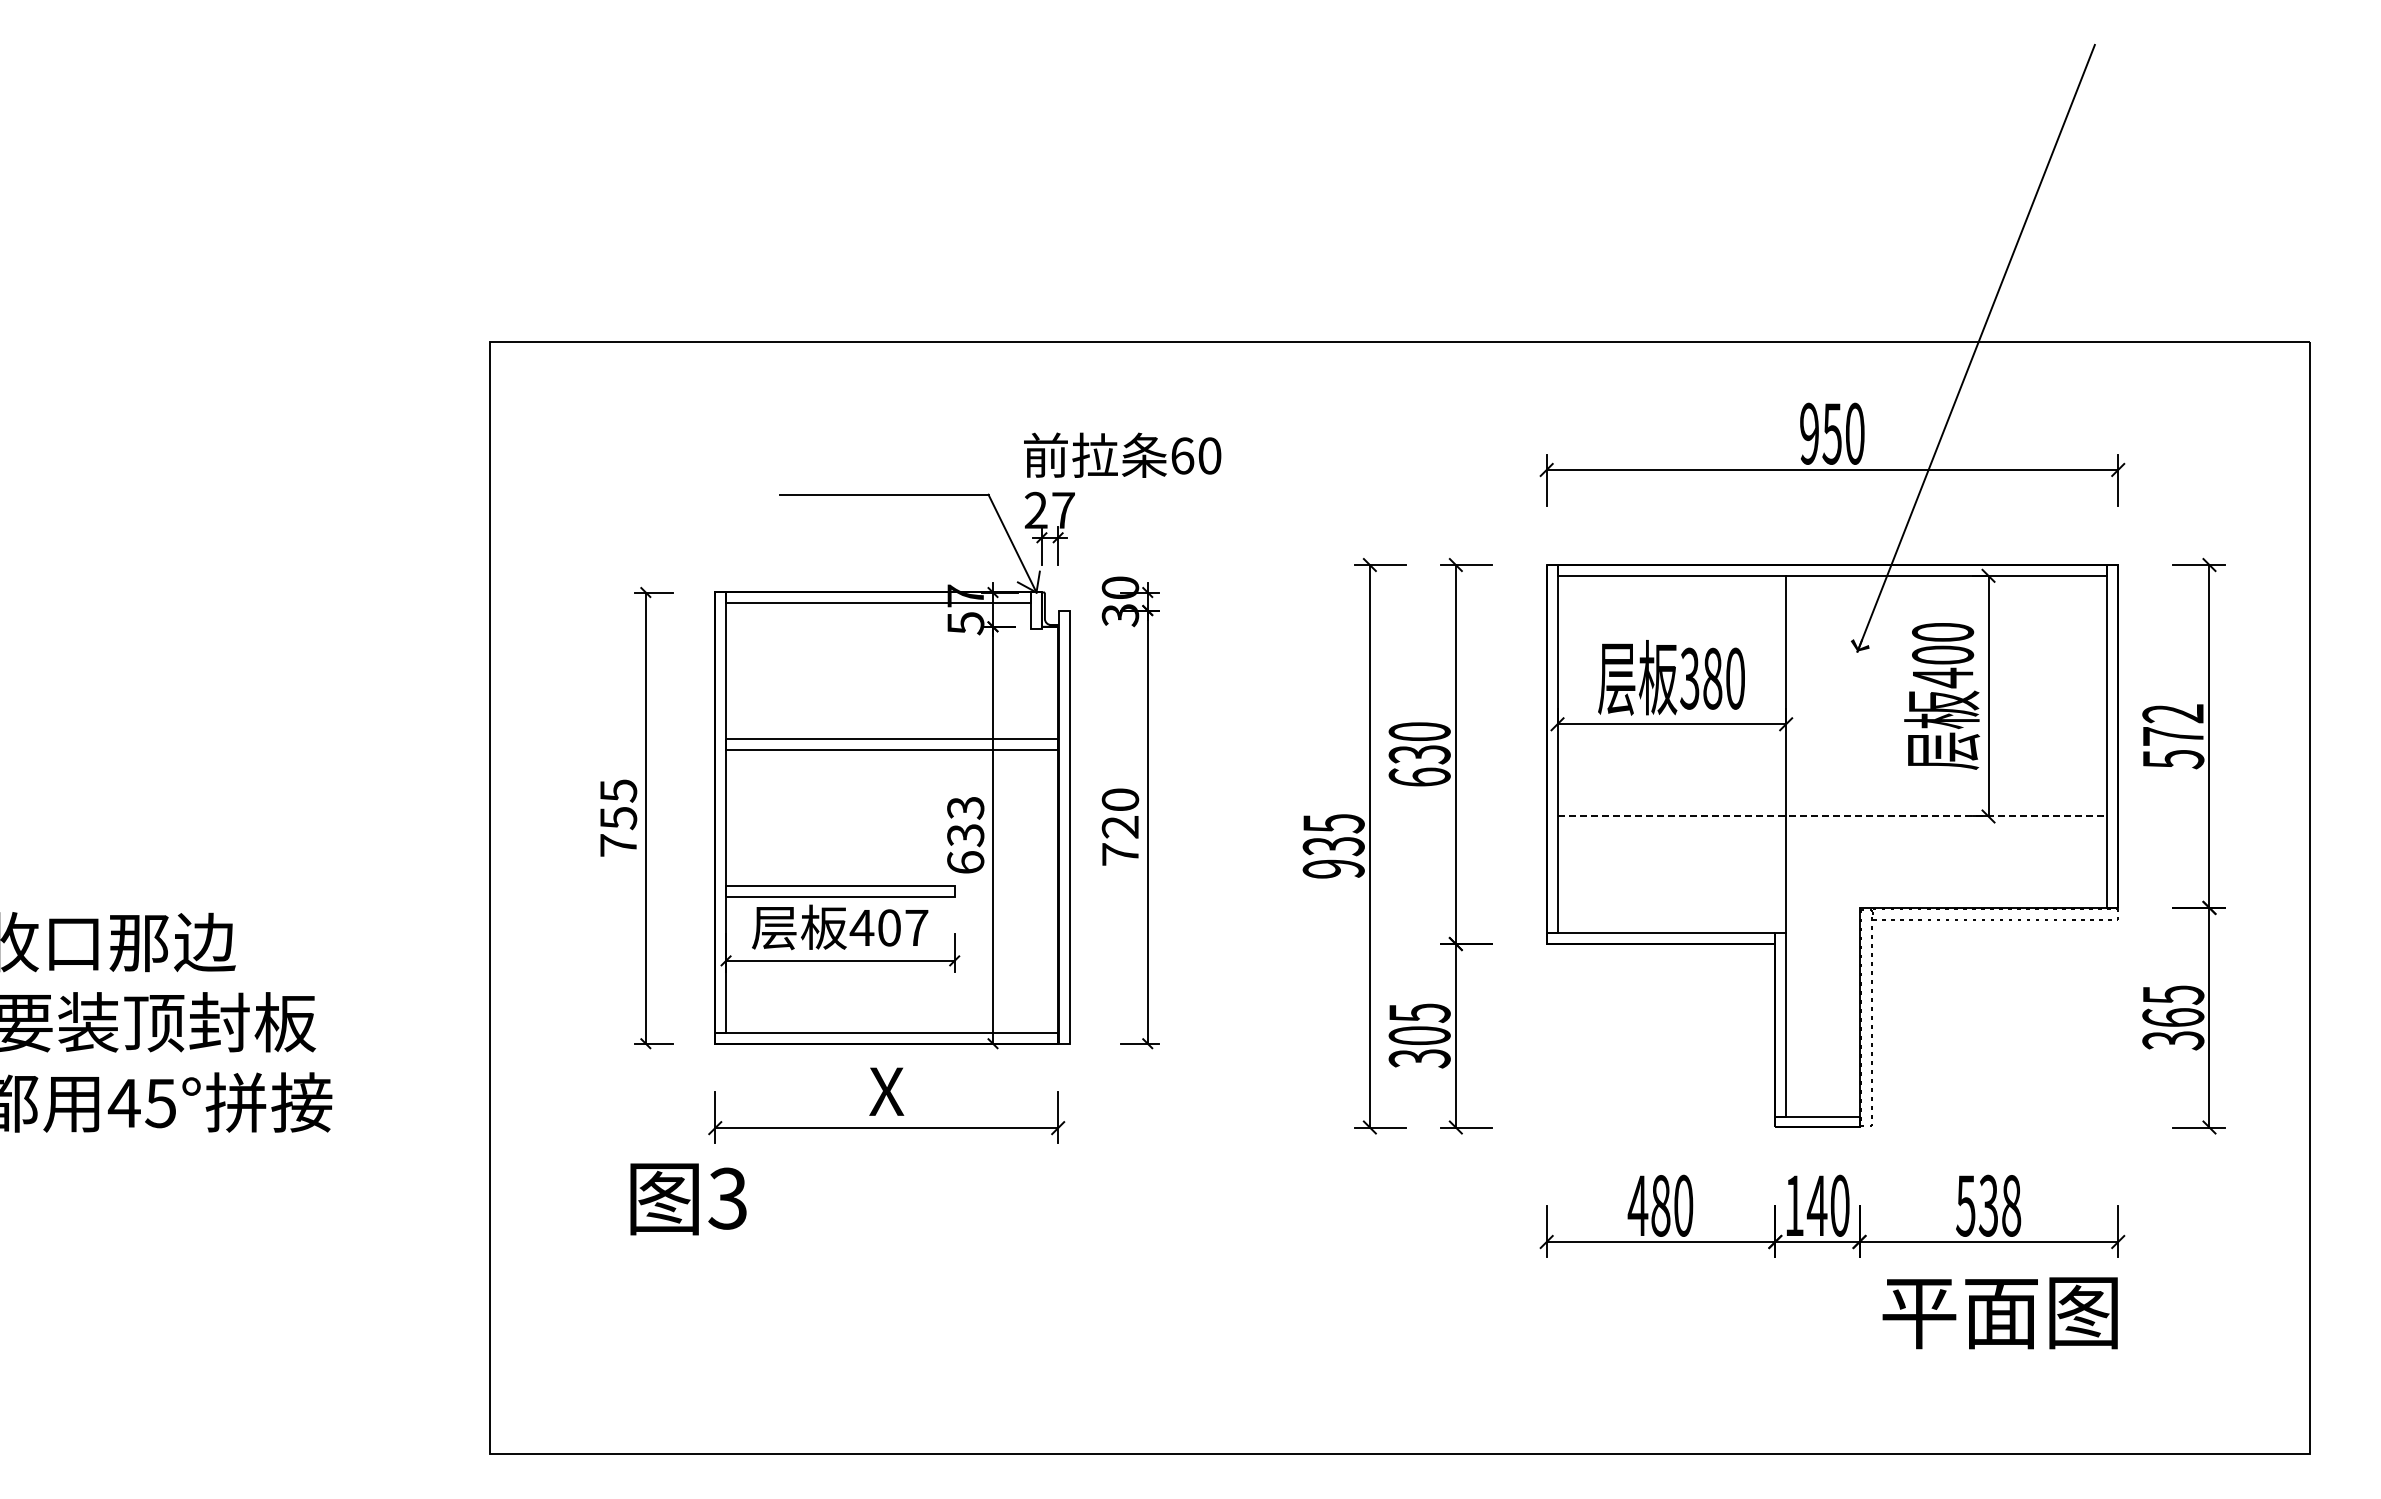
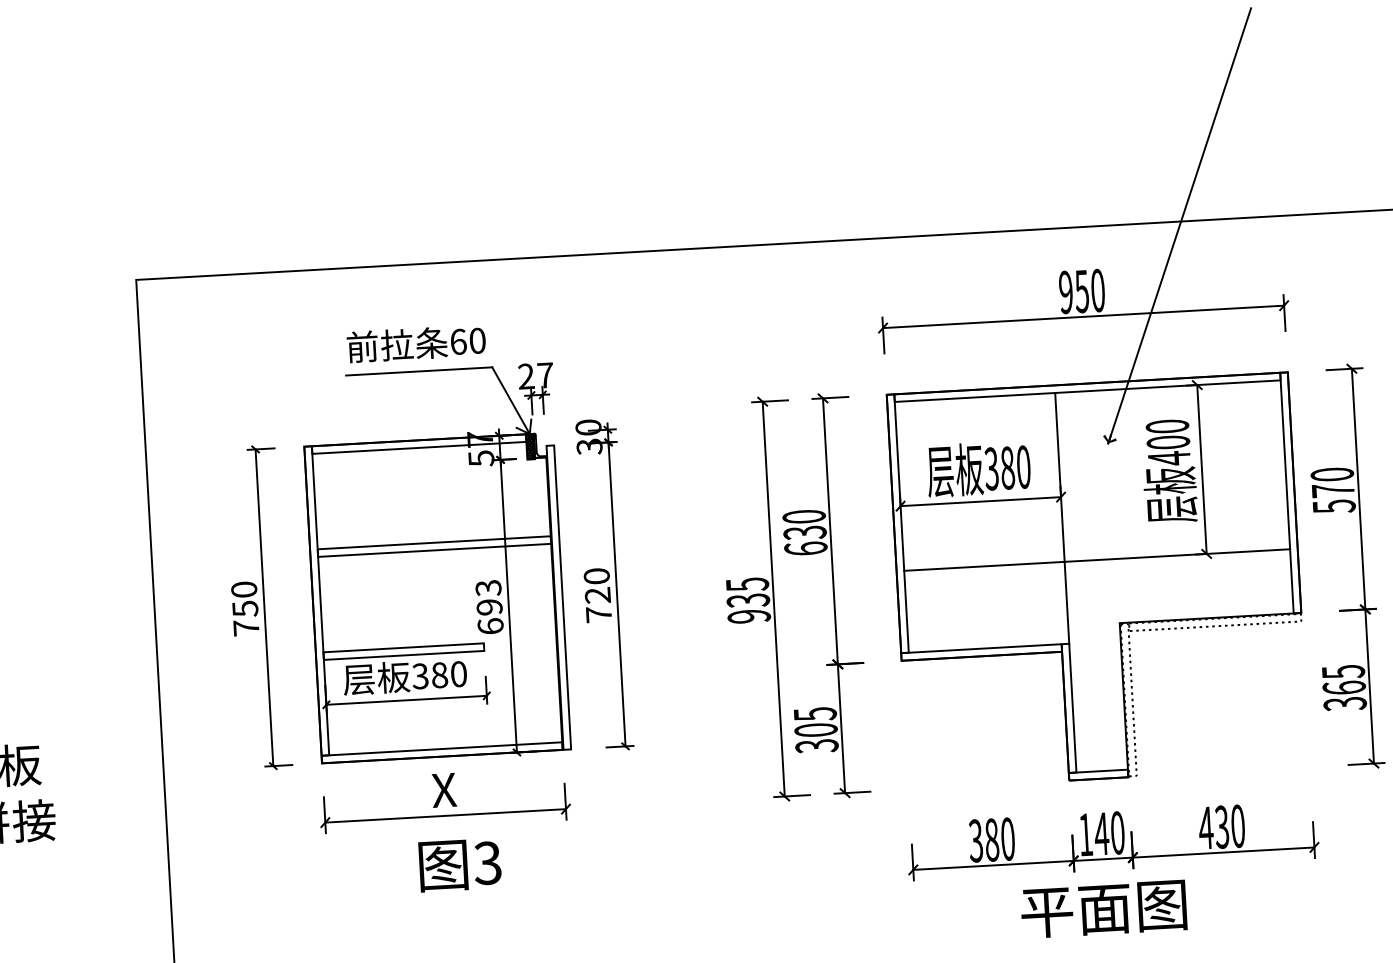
text: (1122, 454) -> (416, 343), moved
hatch: (1036, 610) -> (530, 446), added
text: (2173, 713) -> (1332, 474), 572 -> 570
text: (618, 790) -> (244, 589), 755 -> 750
line: (1832, 816) -> (1097, 560), dashed -> solid
text: (965, 835) -> (489, 607), 633 -> 693
text: (888, 927) -> (439, 675), 407 -> 380
text: (688, 1199) -> (460, 865), moved
text: (1637, 1205) -> (975, 840), 480 -> 380
text: (1988, 1205) -> (1221, 826), 538 -> 430
text: (1999, 1313) -> (1103, 909), moved

